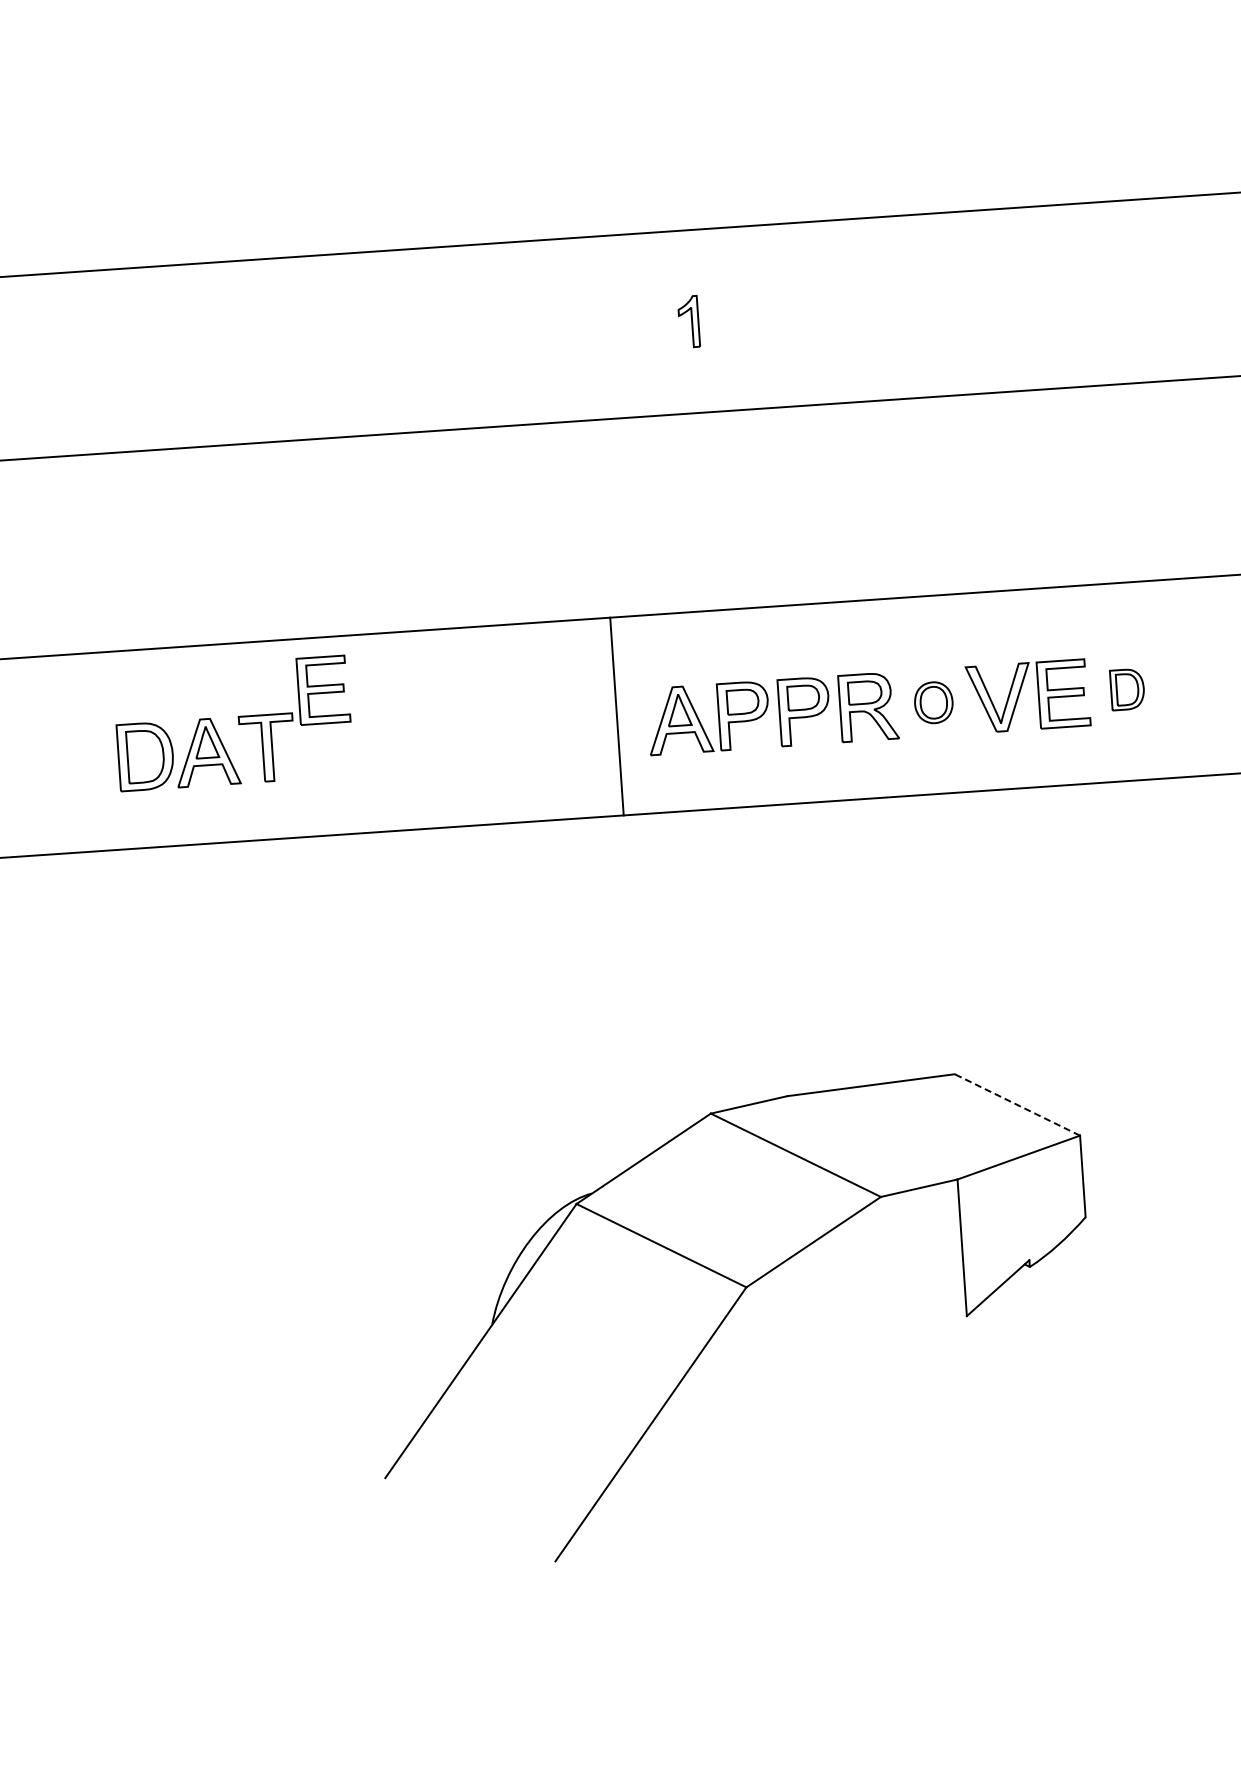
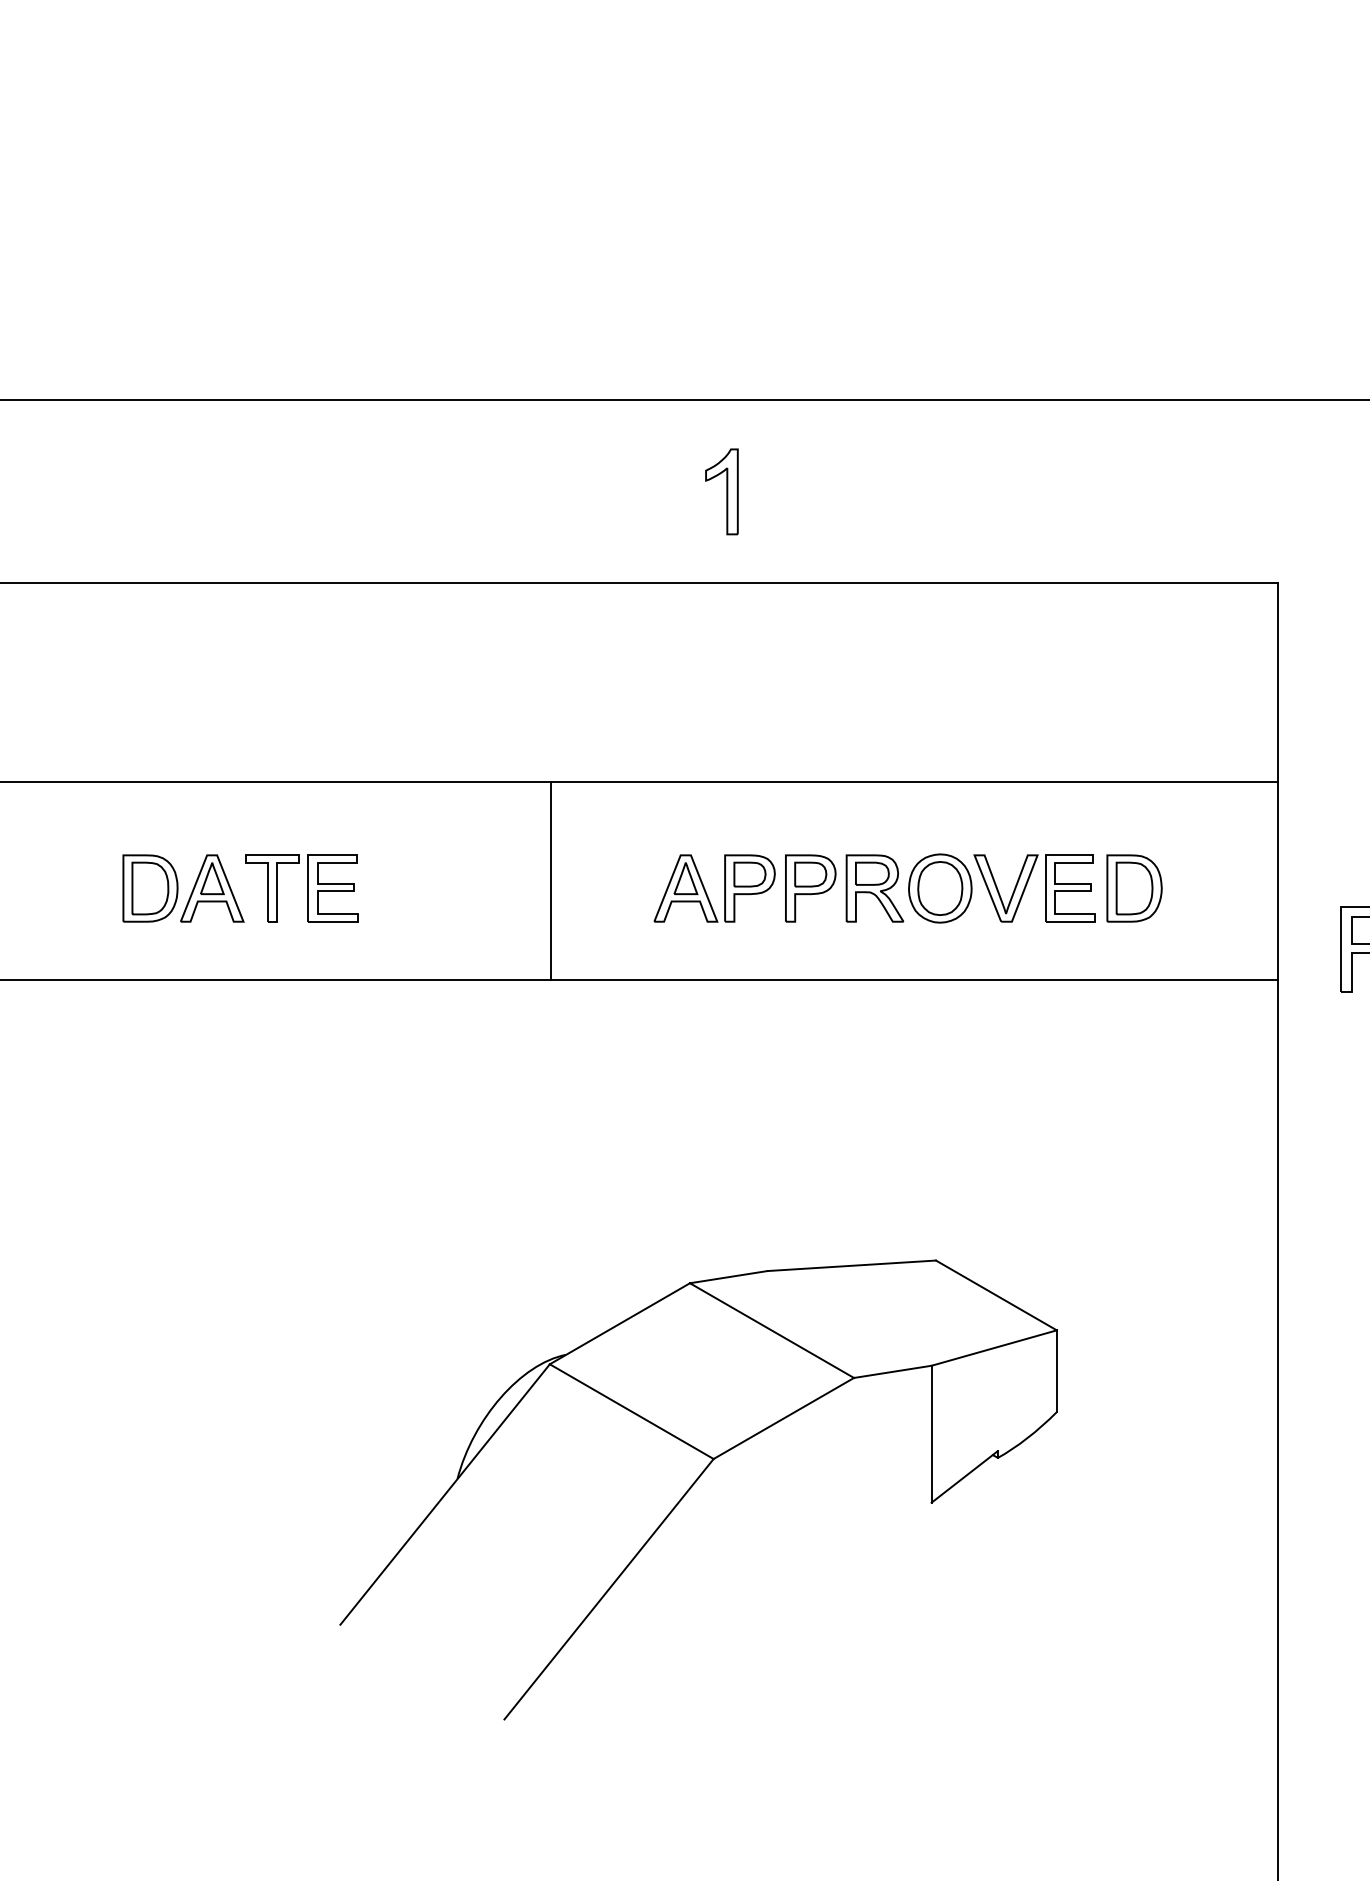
part: (688, 321) -> (721, 491), size x1.67
part: (1127, 689) -> (1134, 888), size x1.67
part: (322, 690) -> (332, 888), moved
part: (933, 702) -> (940, 888), size x1.67
line: (617, 716) -> (551, 880), moved
line: (1017, 1104) -> (996, 1295), dashed -> solid

